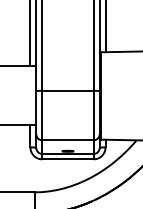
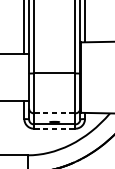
line: (68, 140) -> (55, 113), solid -> dashed
line: (68, 159) -> (55, 128), solid -> dashed

